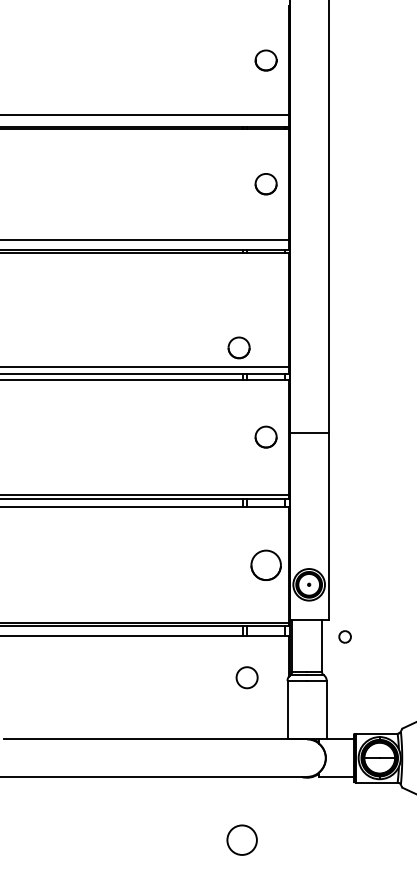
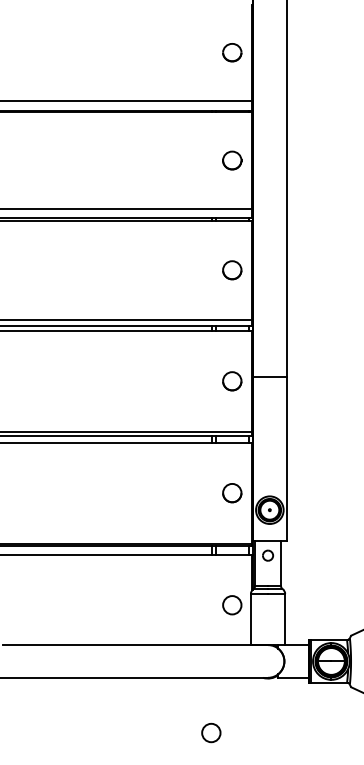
part: (238, 347) -> (231, 269), moved
part: (265, 564) -> (231, 492), size x0.71
part: (344, 636) -> (267, 555), moved
circle: (246, 677) -> (231, 605), moved
circle: (241, 839) -> (210, 732), size x0.71

